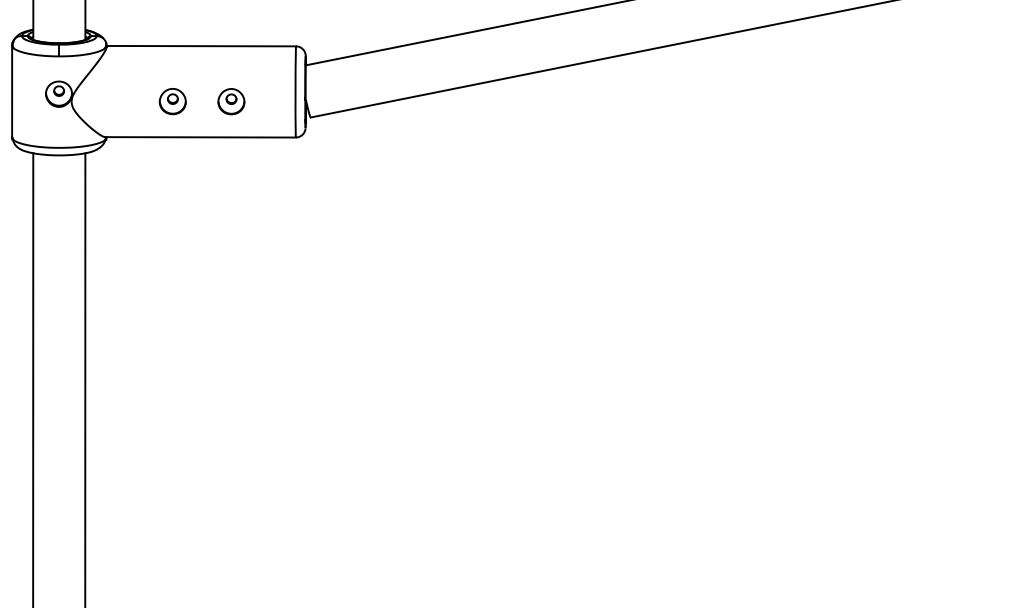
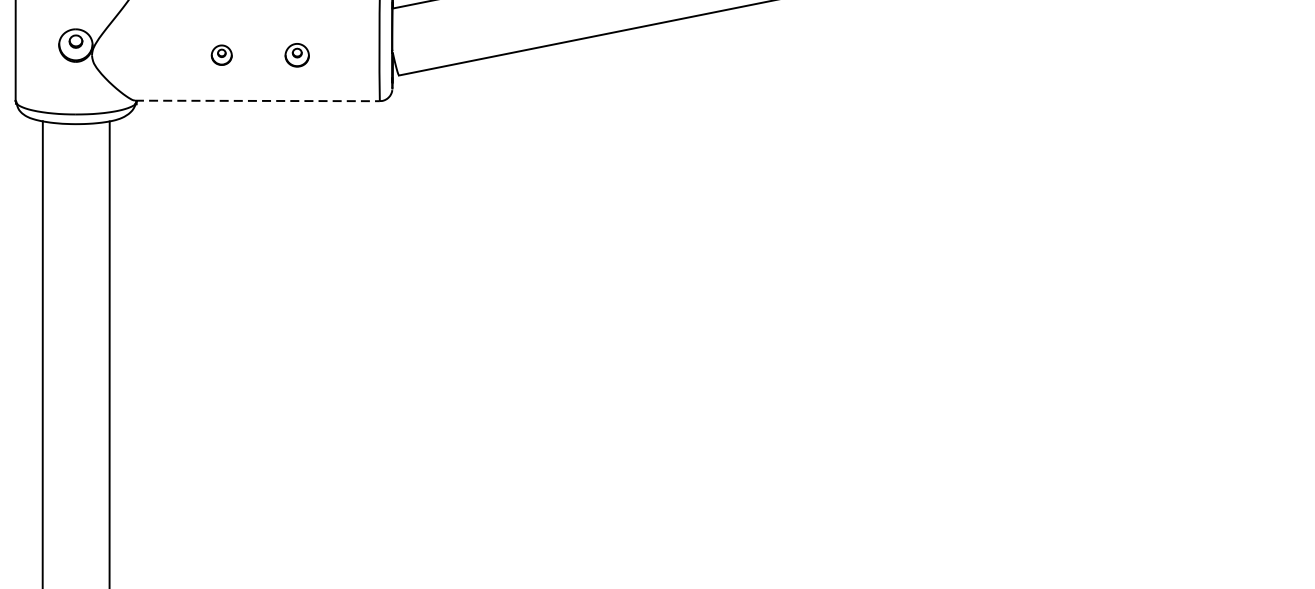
part: (172, 101) -> (221, 54), size x0.6
part: (231, 101) -> (297, 54), size x0.7
line: (200, 137) -> (257, 101), solid -> dashed

